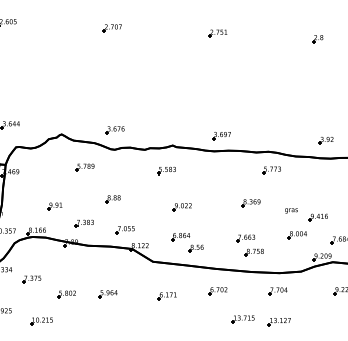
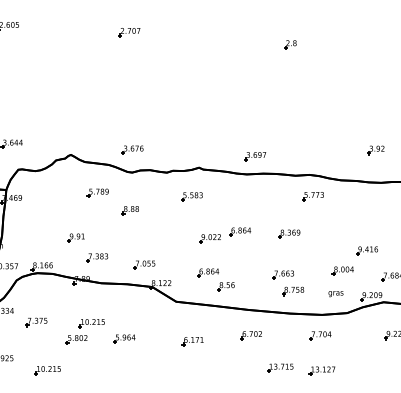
part: (217, 33) -> (250, 38), removed
part: (317, 38) -> (290, 44), moved
part: (325, 141) -> (375, 150), moved
part: (112, 199) -> (129, 210), moved
part: (208, 200) -> (240, 231), added
part: (54, 206) -> (75, 237), moved
text: (291, 211) -> (335, 294), moved
part: (79, 280) -> (91, 323), added

